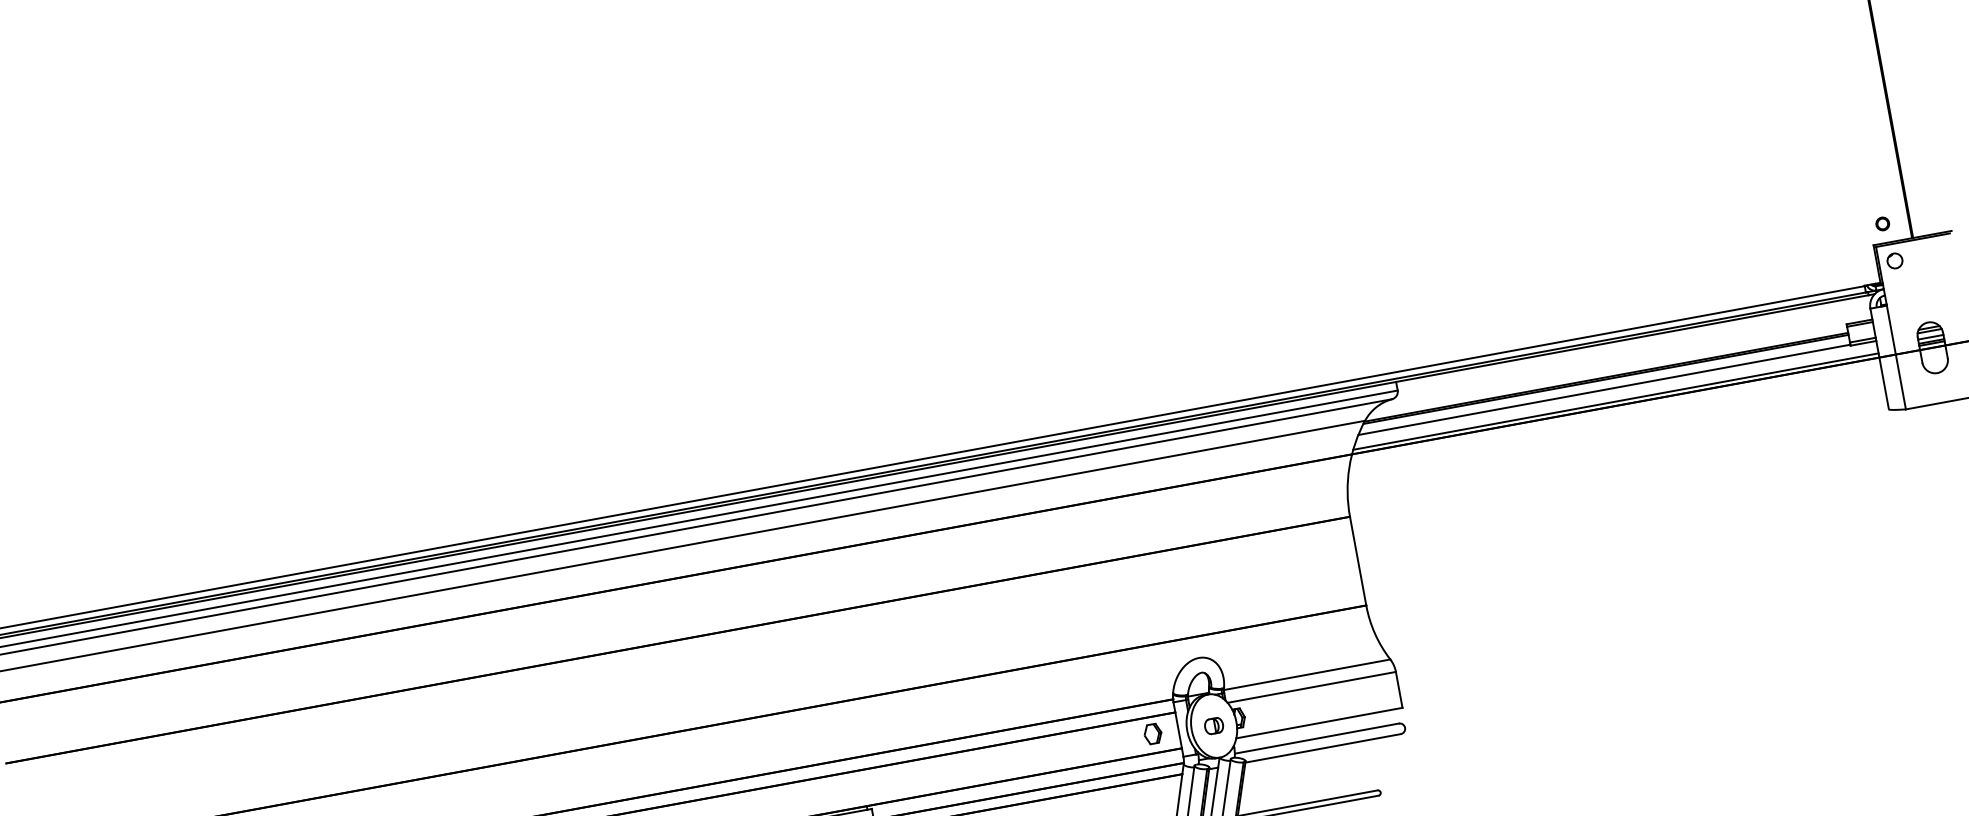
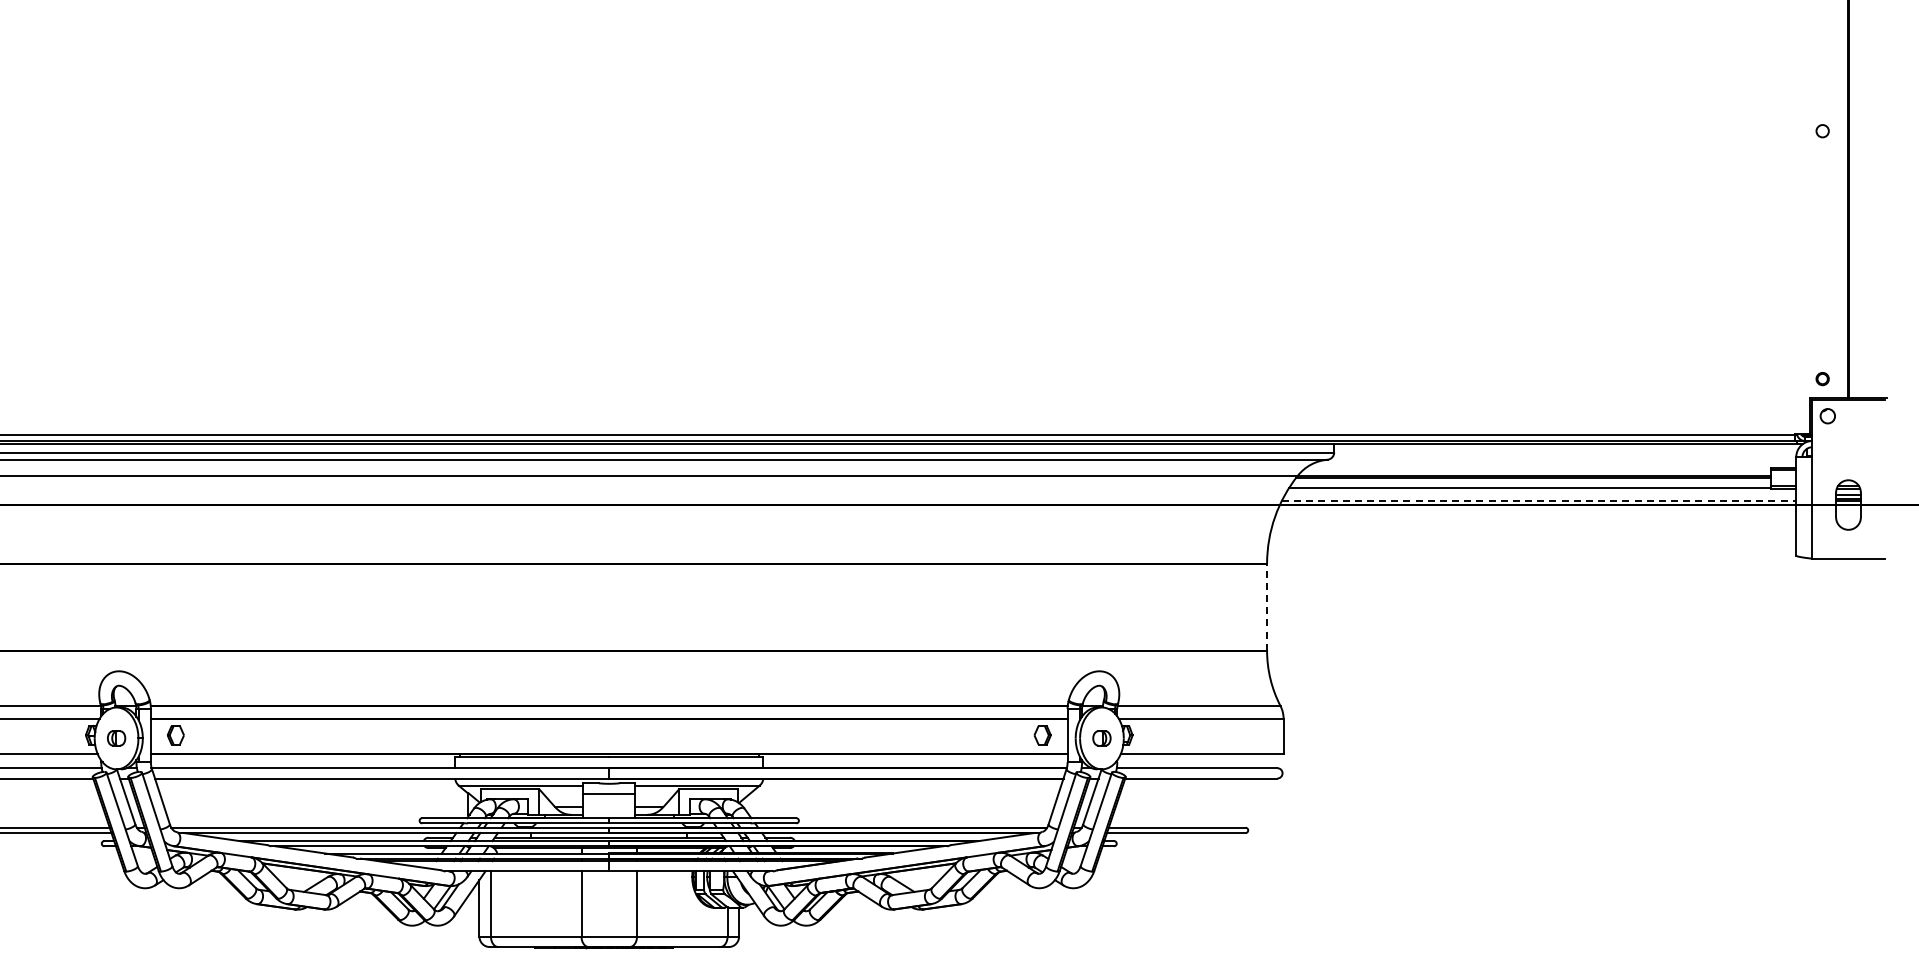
line: (1616, 401) -> (1539, 500), solid -> dashed
line: (1358, 560) -> (1267, 606), solid -> dashed

